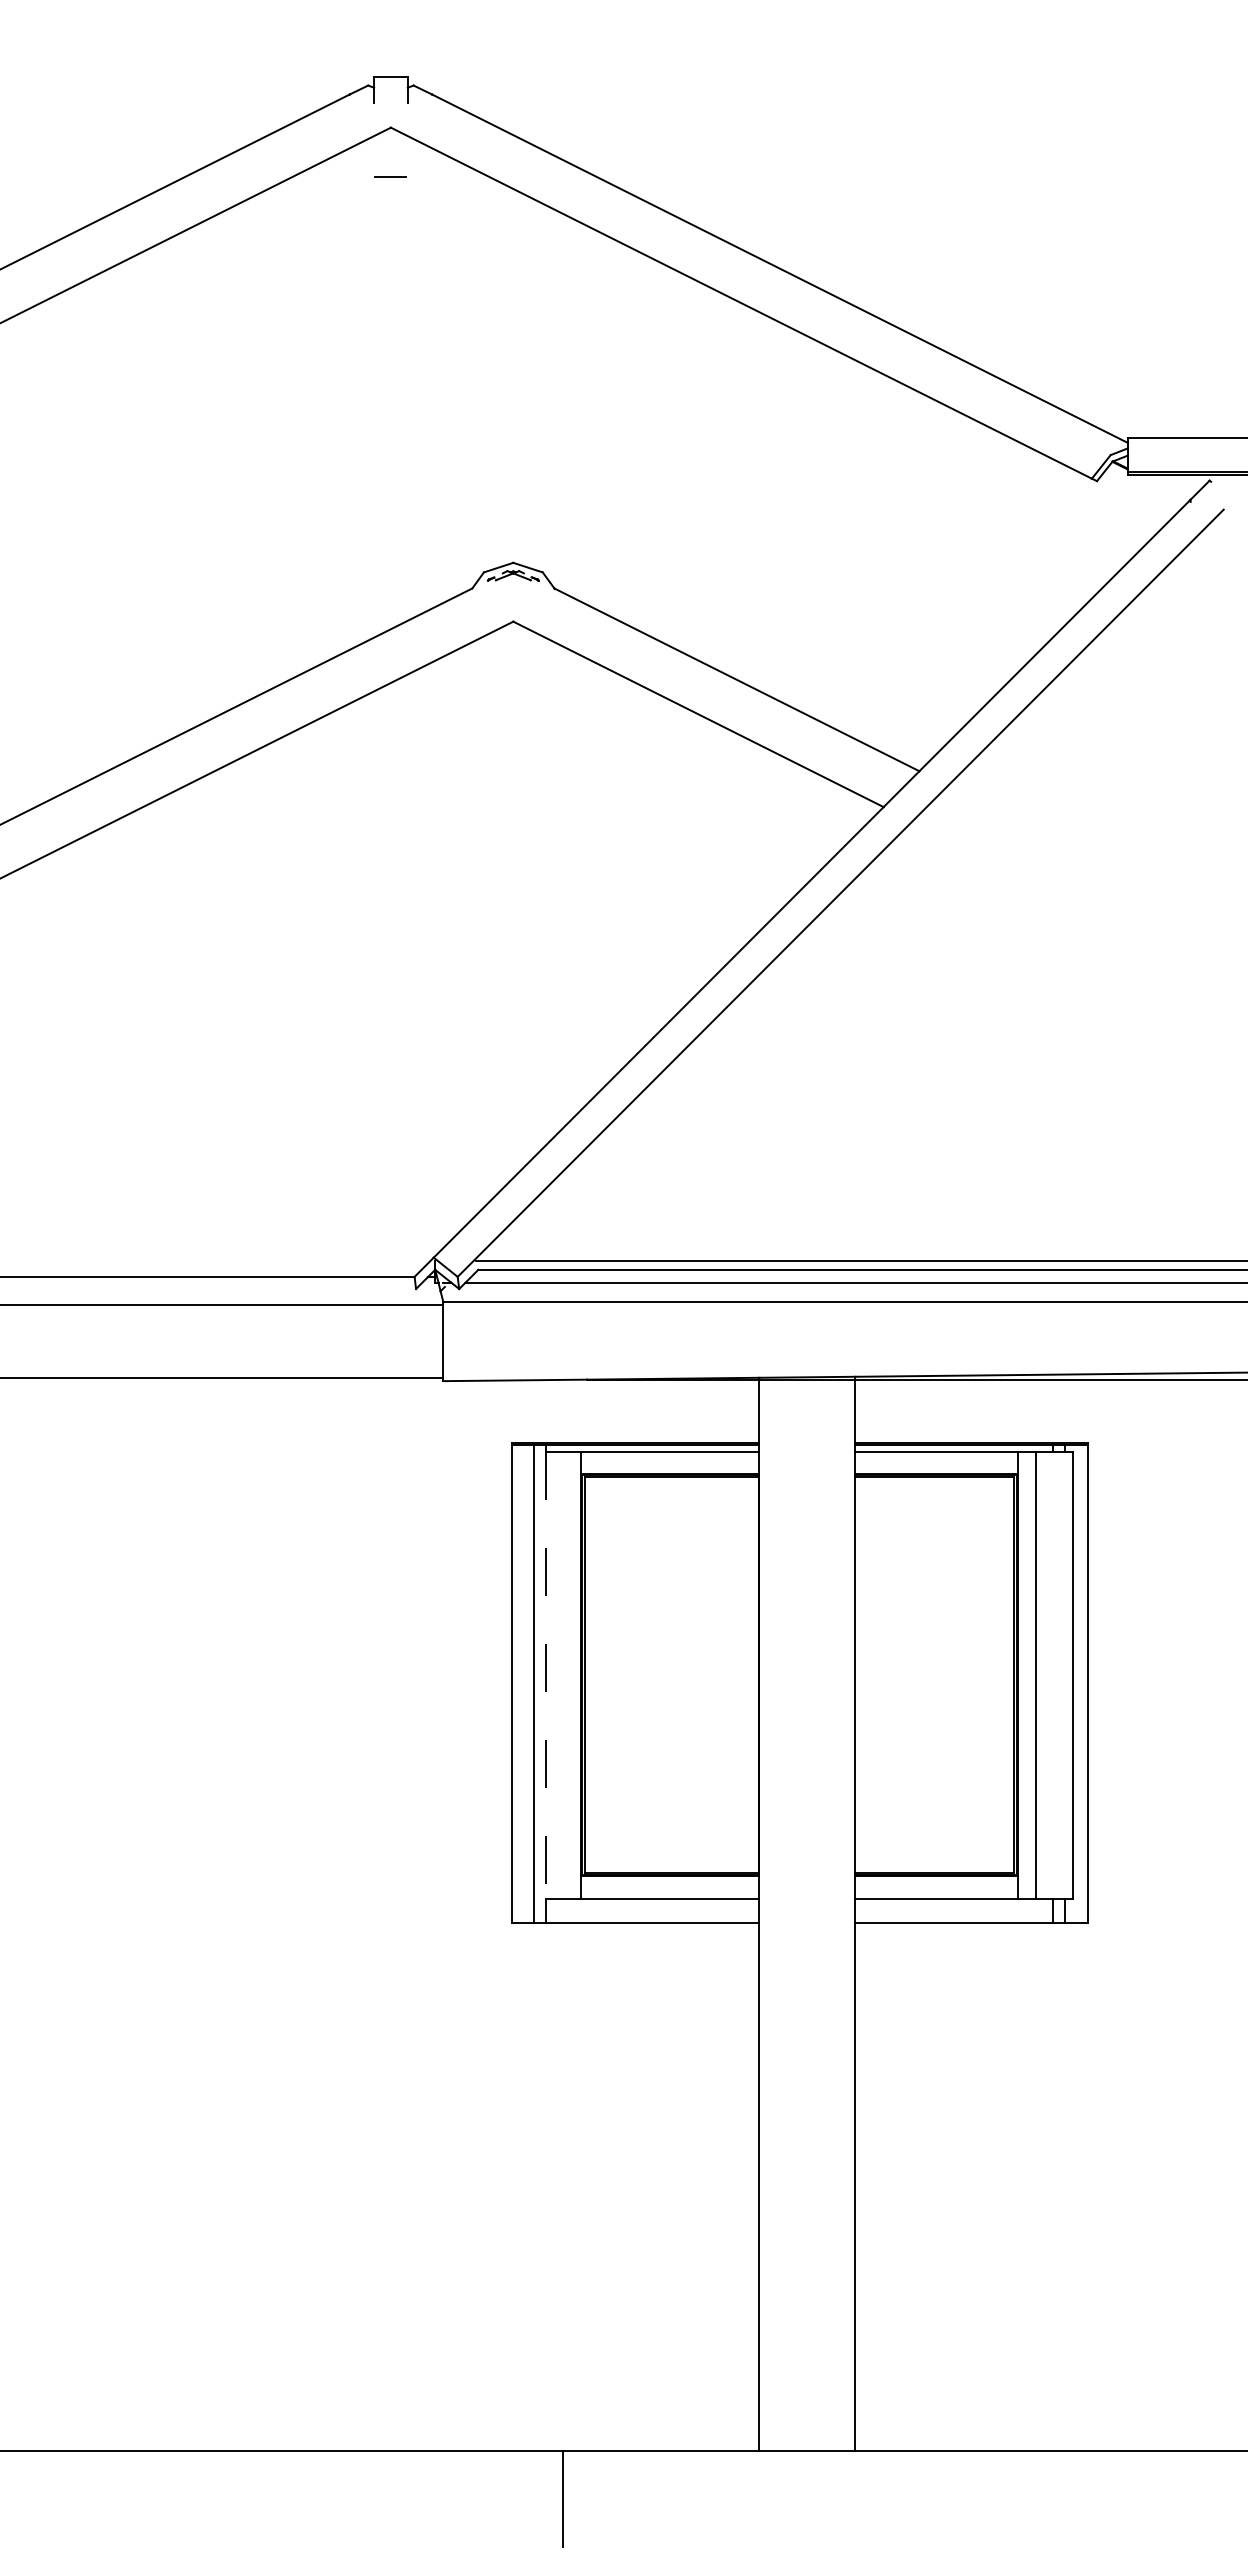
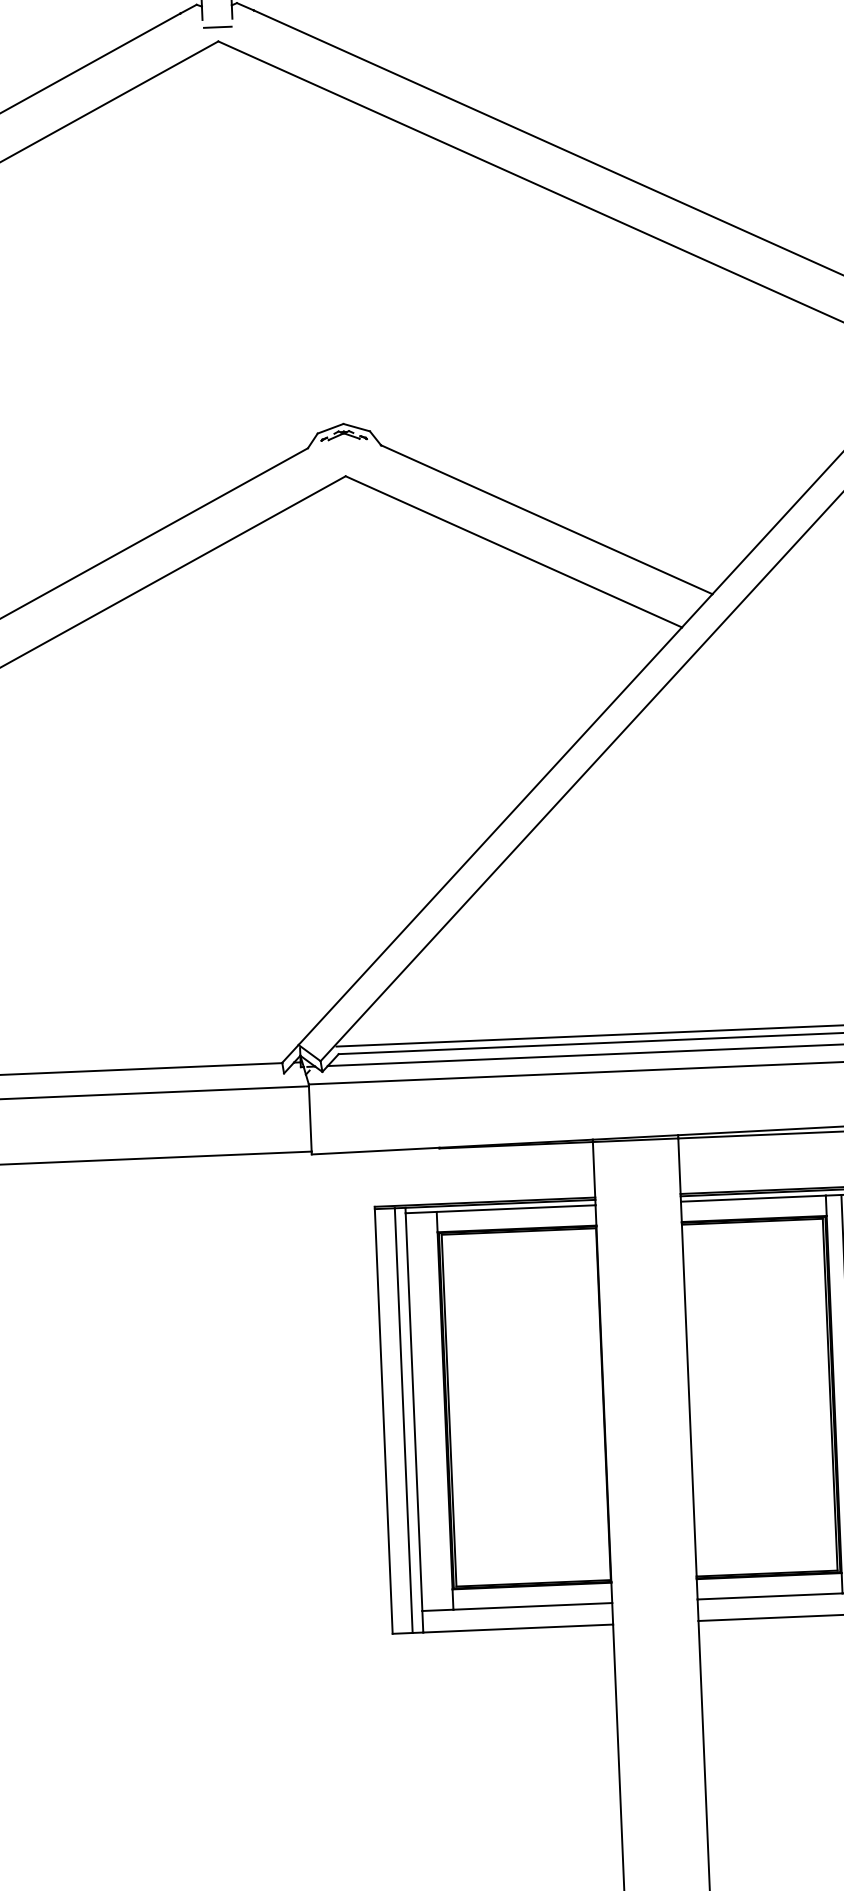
line: (390, 176) -> (217, 27), moved
line: (546, 1675) -> (414, 1412), dashed -> solid

